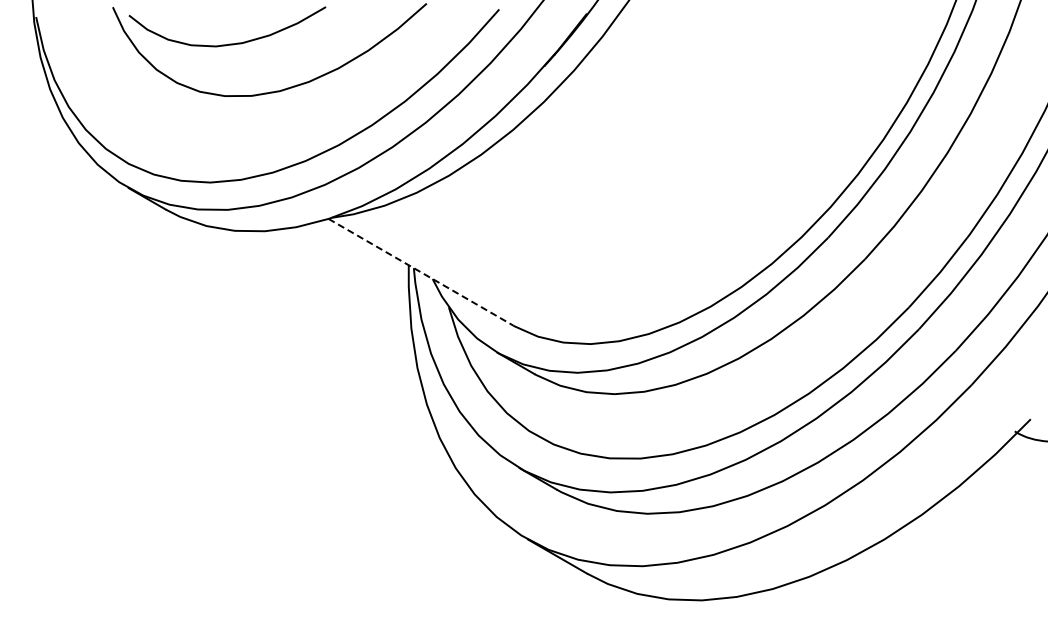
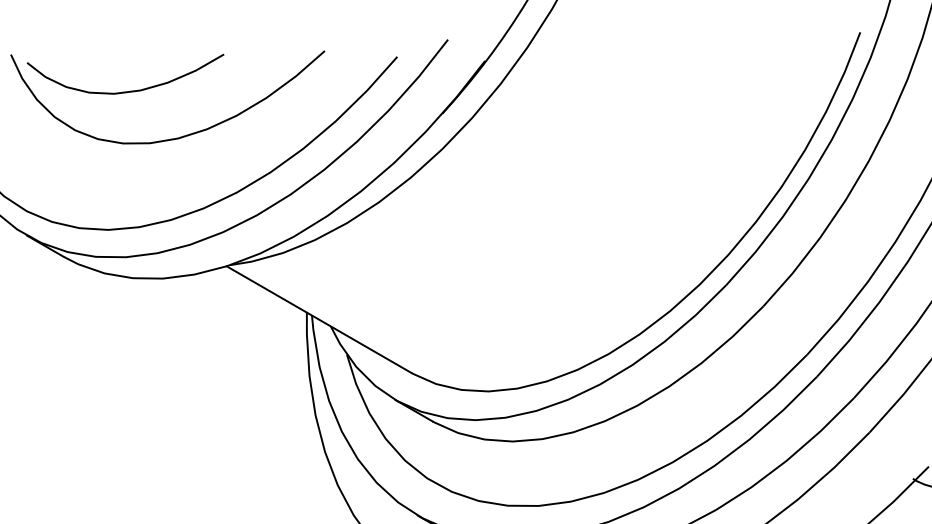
line: (420, 272) -> (318, 319), dashed -> solid

